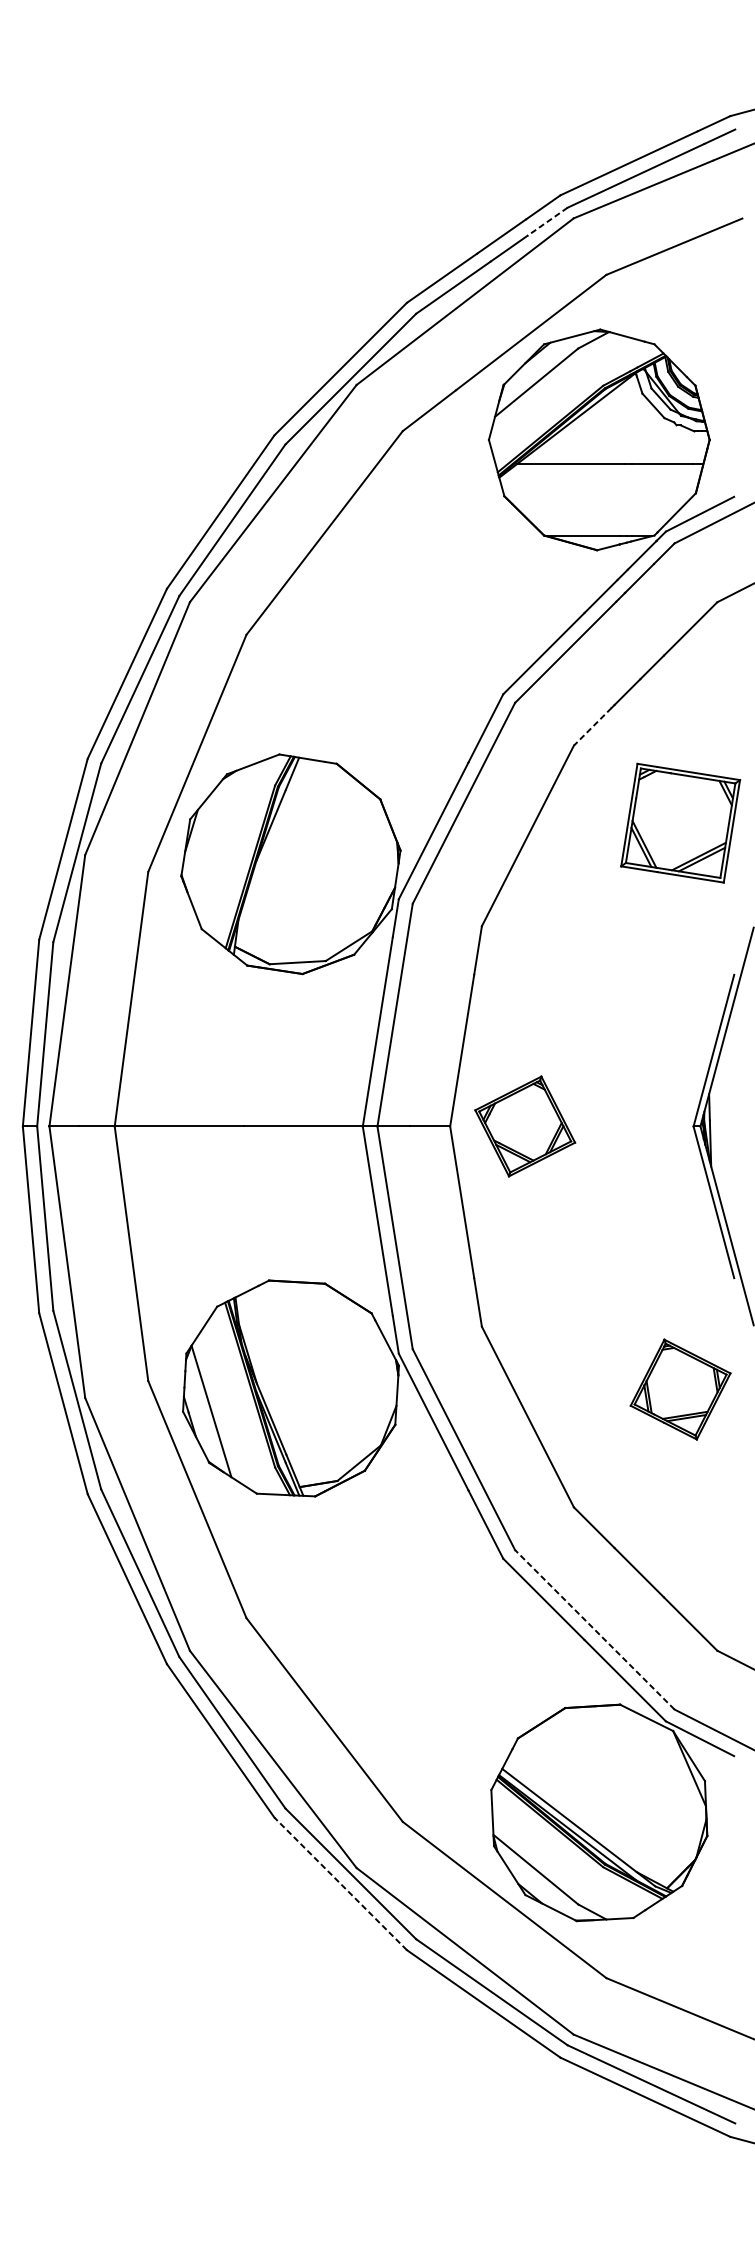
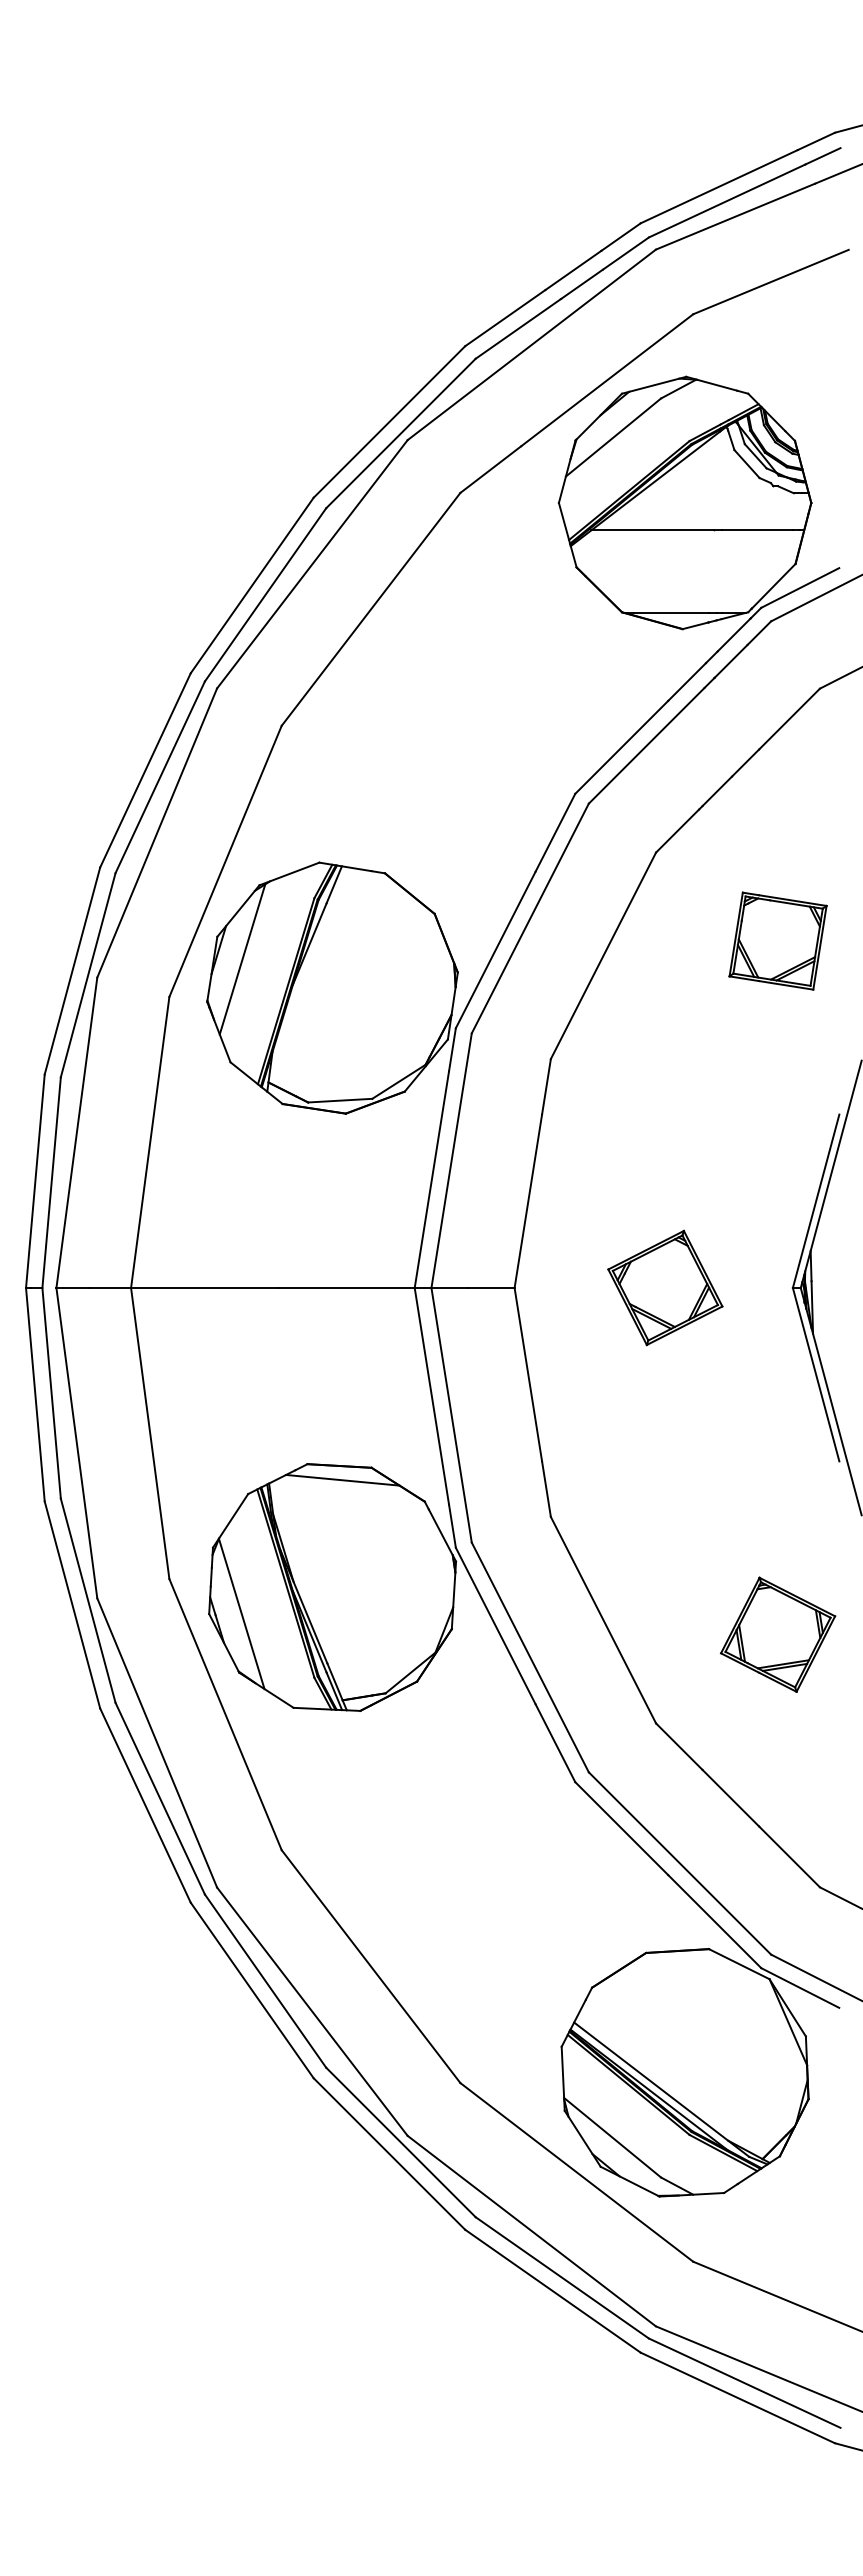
line: (547, 221) -> (625, 253), dashed -> solid
line: (592, 727) -> (677, 831), dashed -> solid
part: (680, 822) -> (777, 940), size x0.71
line: (212, 839) -> (242, 959), added
part: (525, 1126) -> (665, 1287), moved
line: (299, 1293) -> (342, 1479), added
part: (680, 1389) -> (778, 1634), moved
line: (594, 1629) -> (679, 1863), dashed -> solid
line: (340, 1883) -> (389, 2153), dashed -> solid

